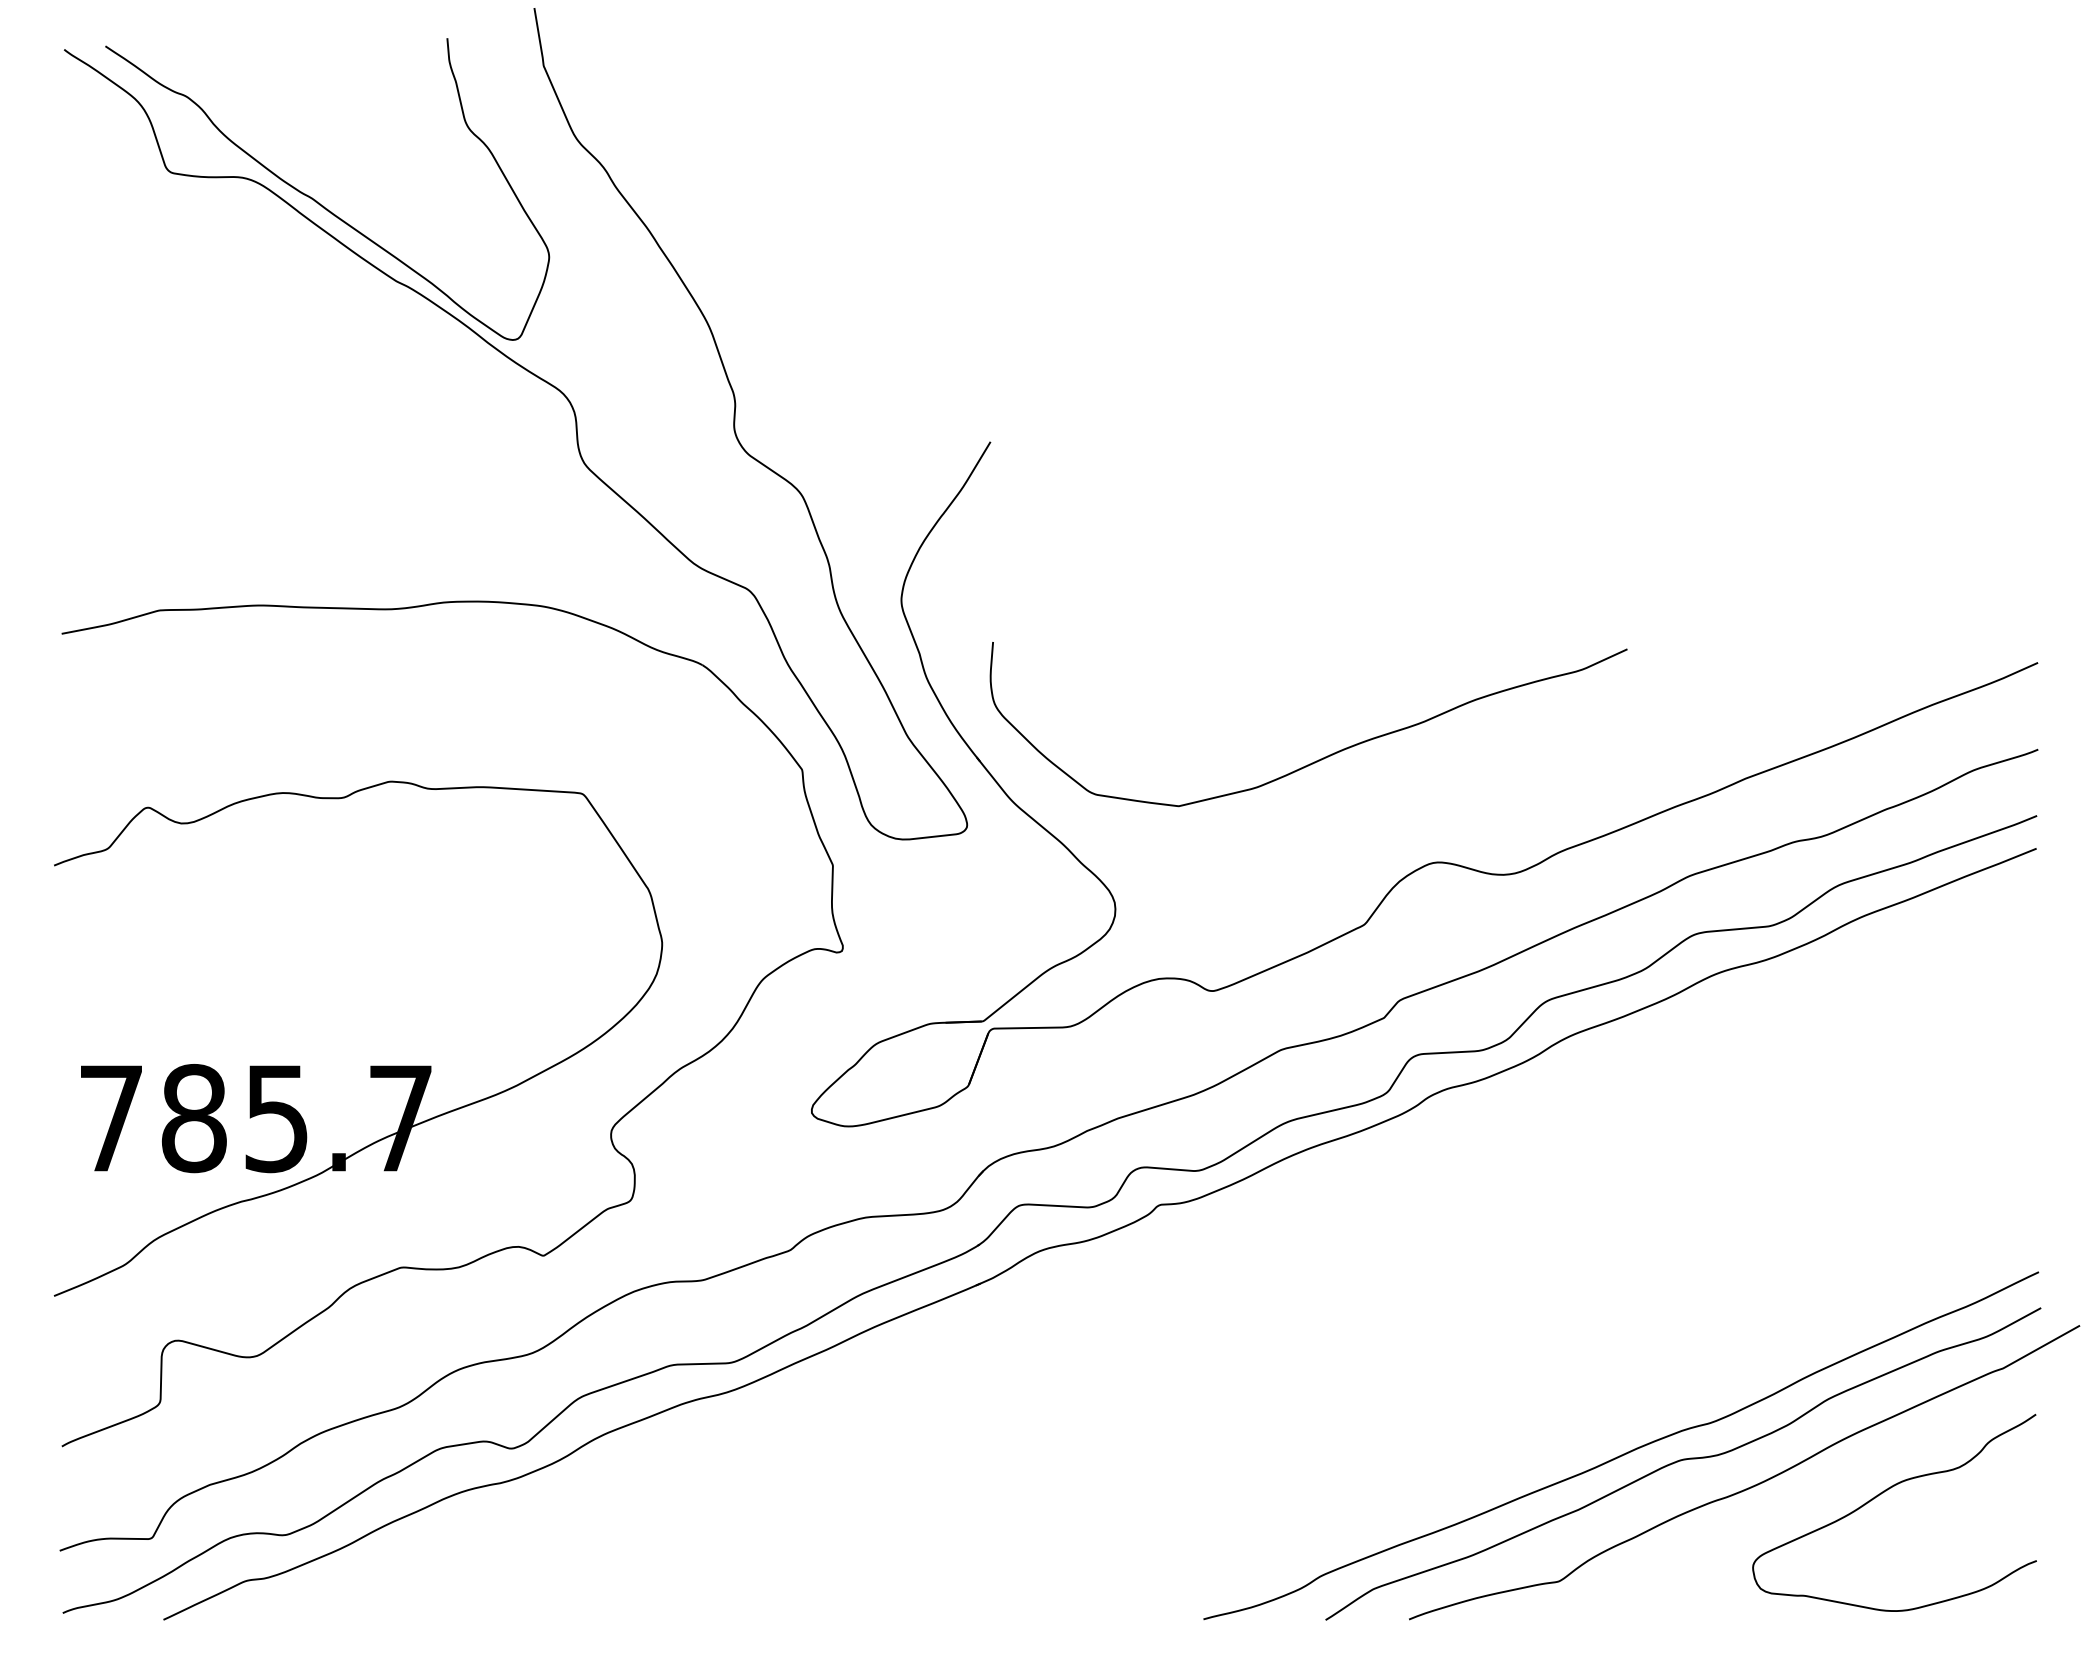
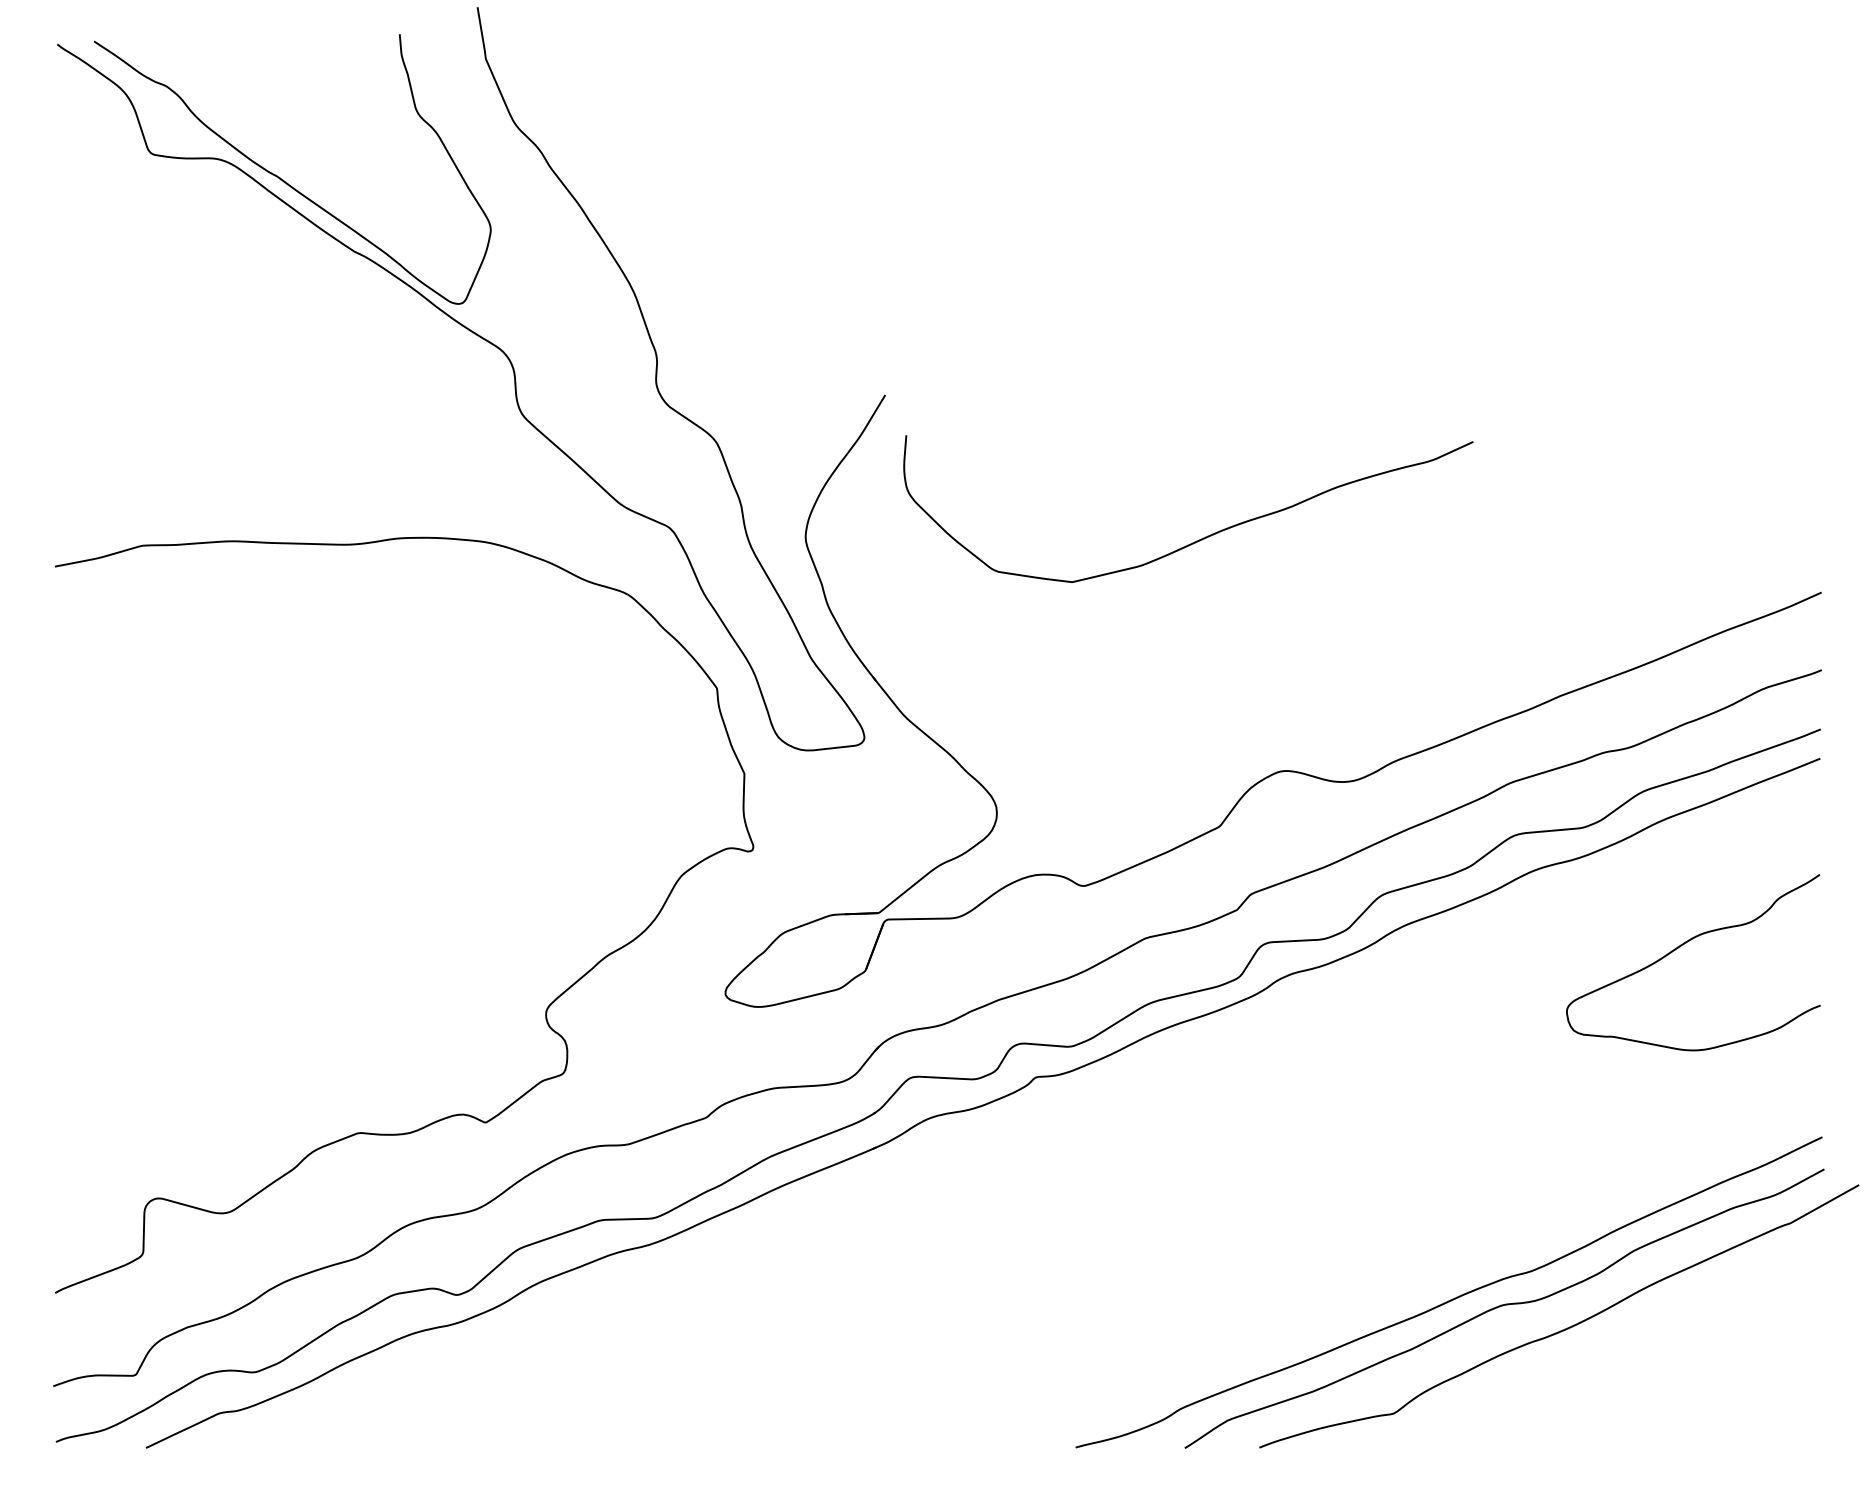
curve: (1320, 758) -> (1199, 539), moved
part: (371, 1065) -> (331, 952), removed
curve: (1883, 1493) -> (1683, 945), moved

